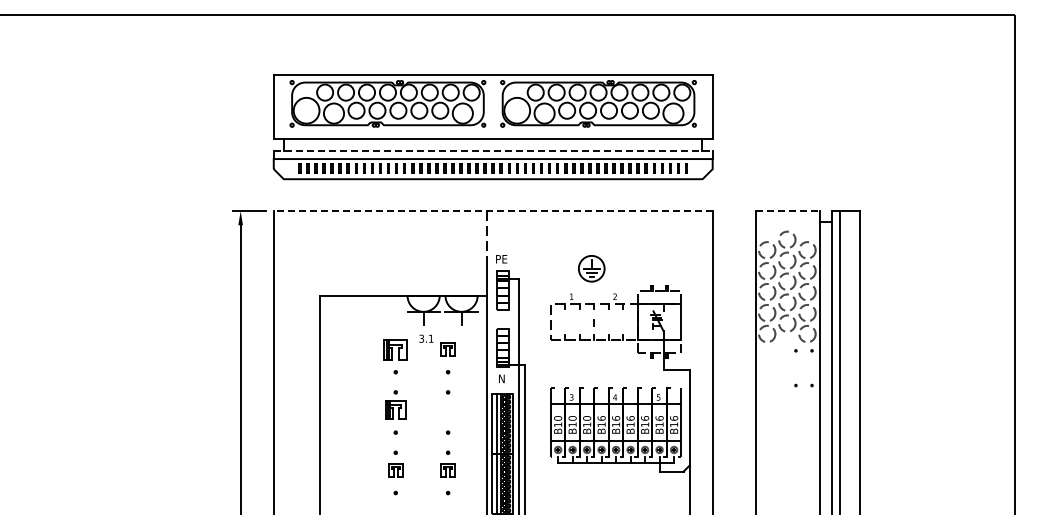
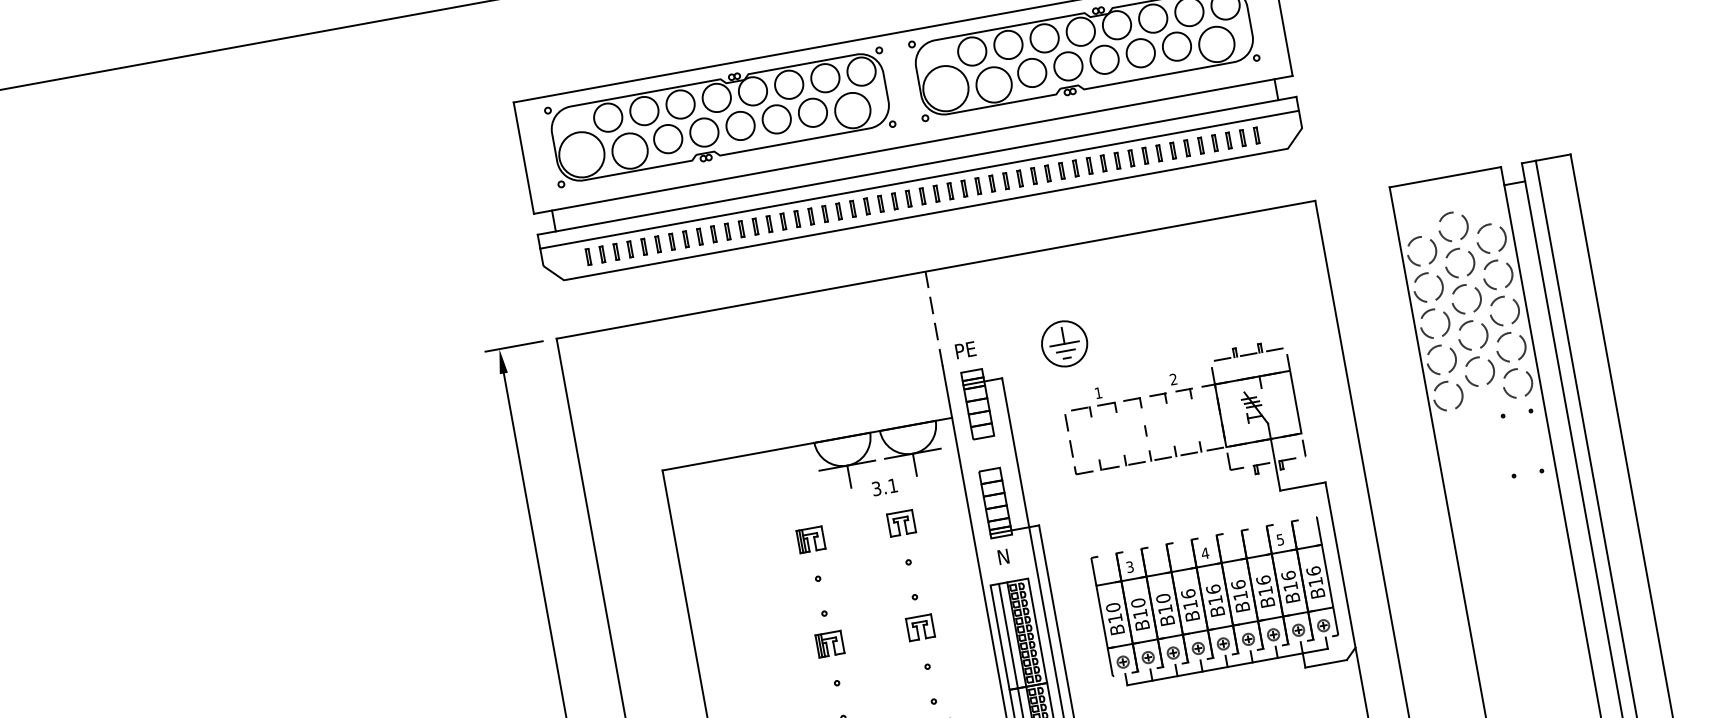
line: (493, 151) -> (917, 166), dashed -> solid
line: (492, 211) -> (934, 270), dashed -> solid
line: (788, 211) -> (1446, 177), dashed -> solid
part: (591, 268) -> (1064, 343), moved
text: (426, 338) -> (884, 486), moved
part: (395, 349) -> (810, 539), size x0.62
part: (395, 410) -> (829, 645), size x0.71
part: (447, 410) -> (919, 628), added

